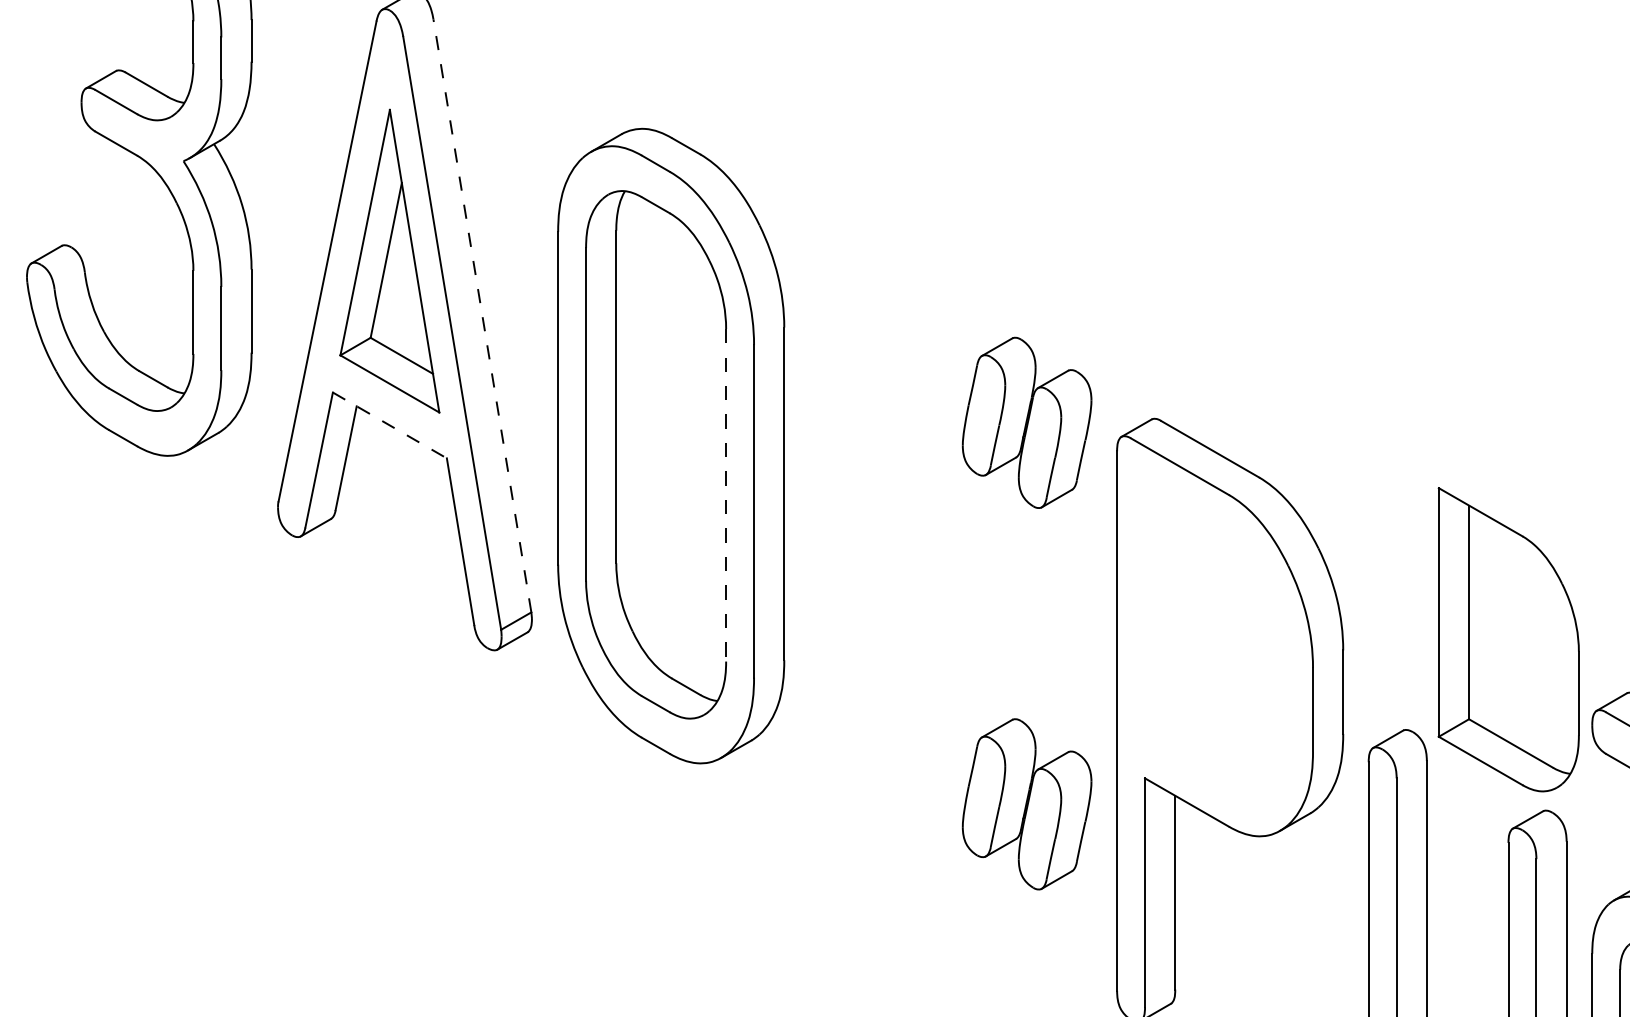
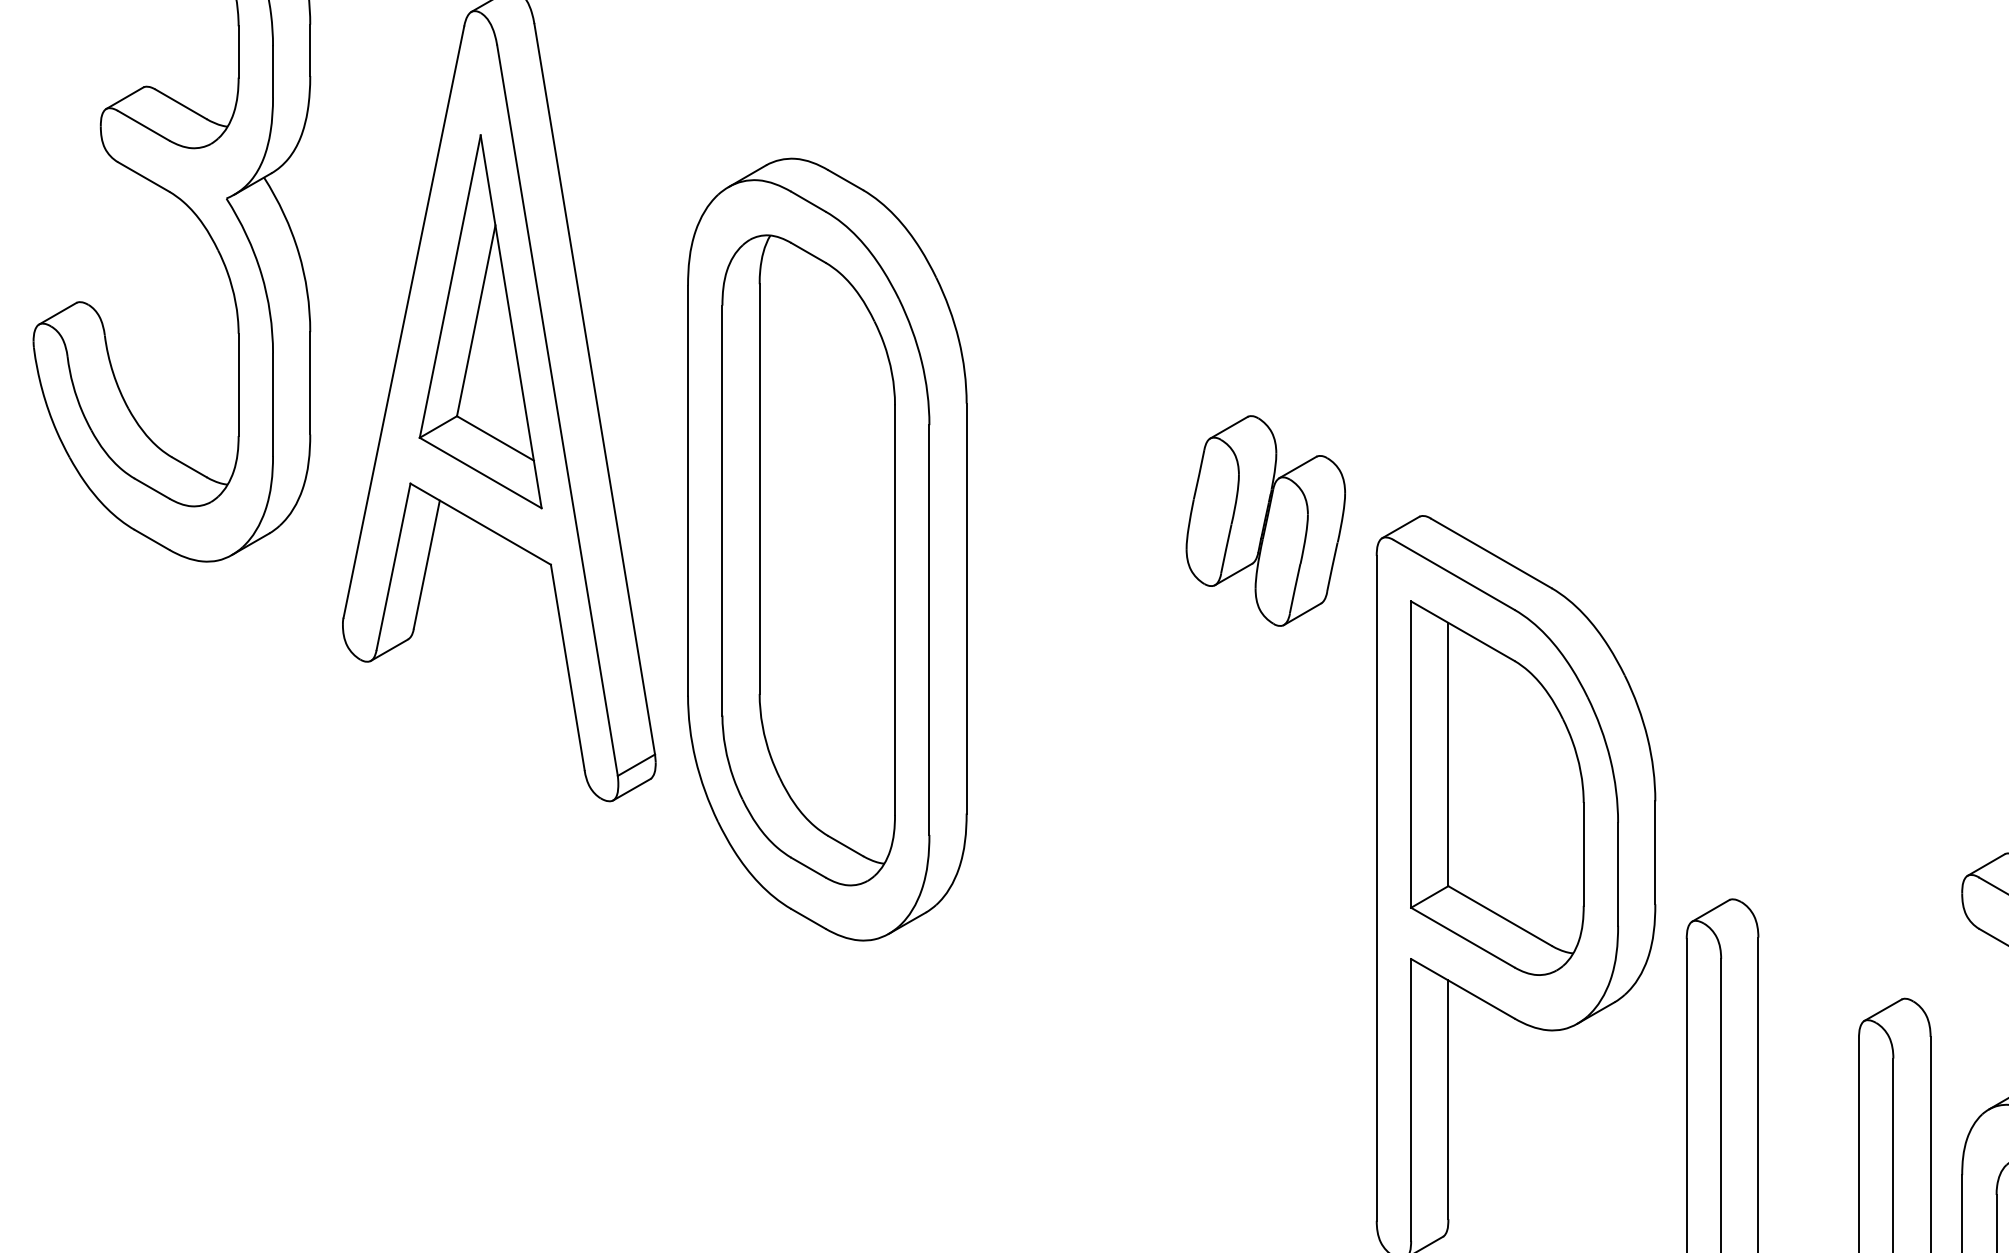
line: (482, 315) -> (594, 388), dashed -> solid
line: (390, 425) -> (481, 524), dashed -> solid
line: (726, 495) -> (895, 610), dashed -> solid
part: (1508, 639) -> (1497, 787), moved
part: (1026, 803) -> (1265, 990), removed

